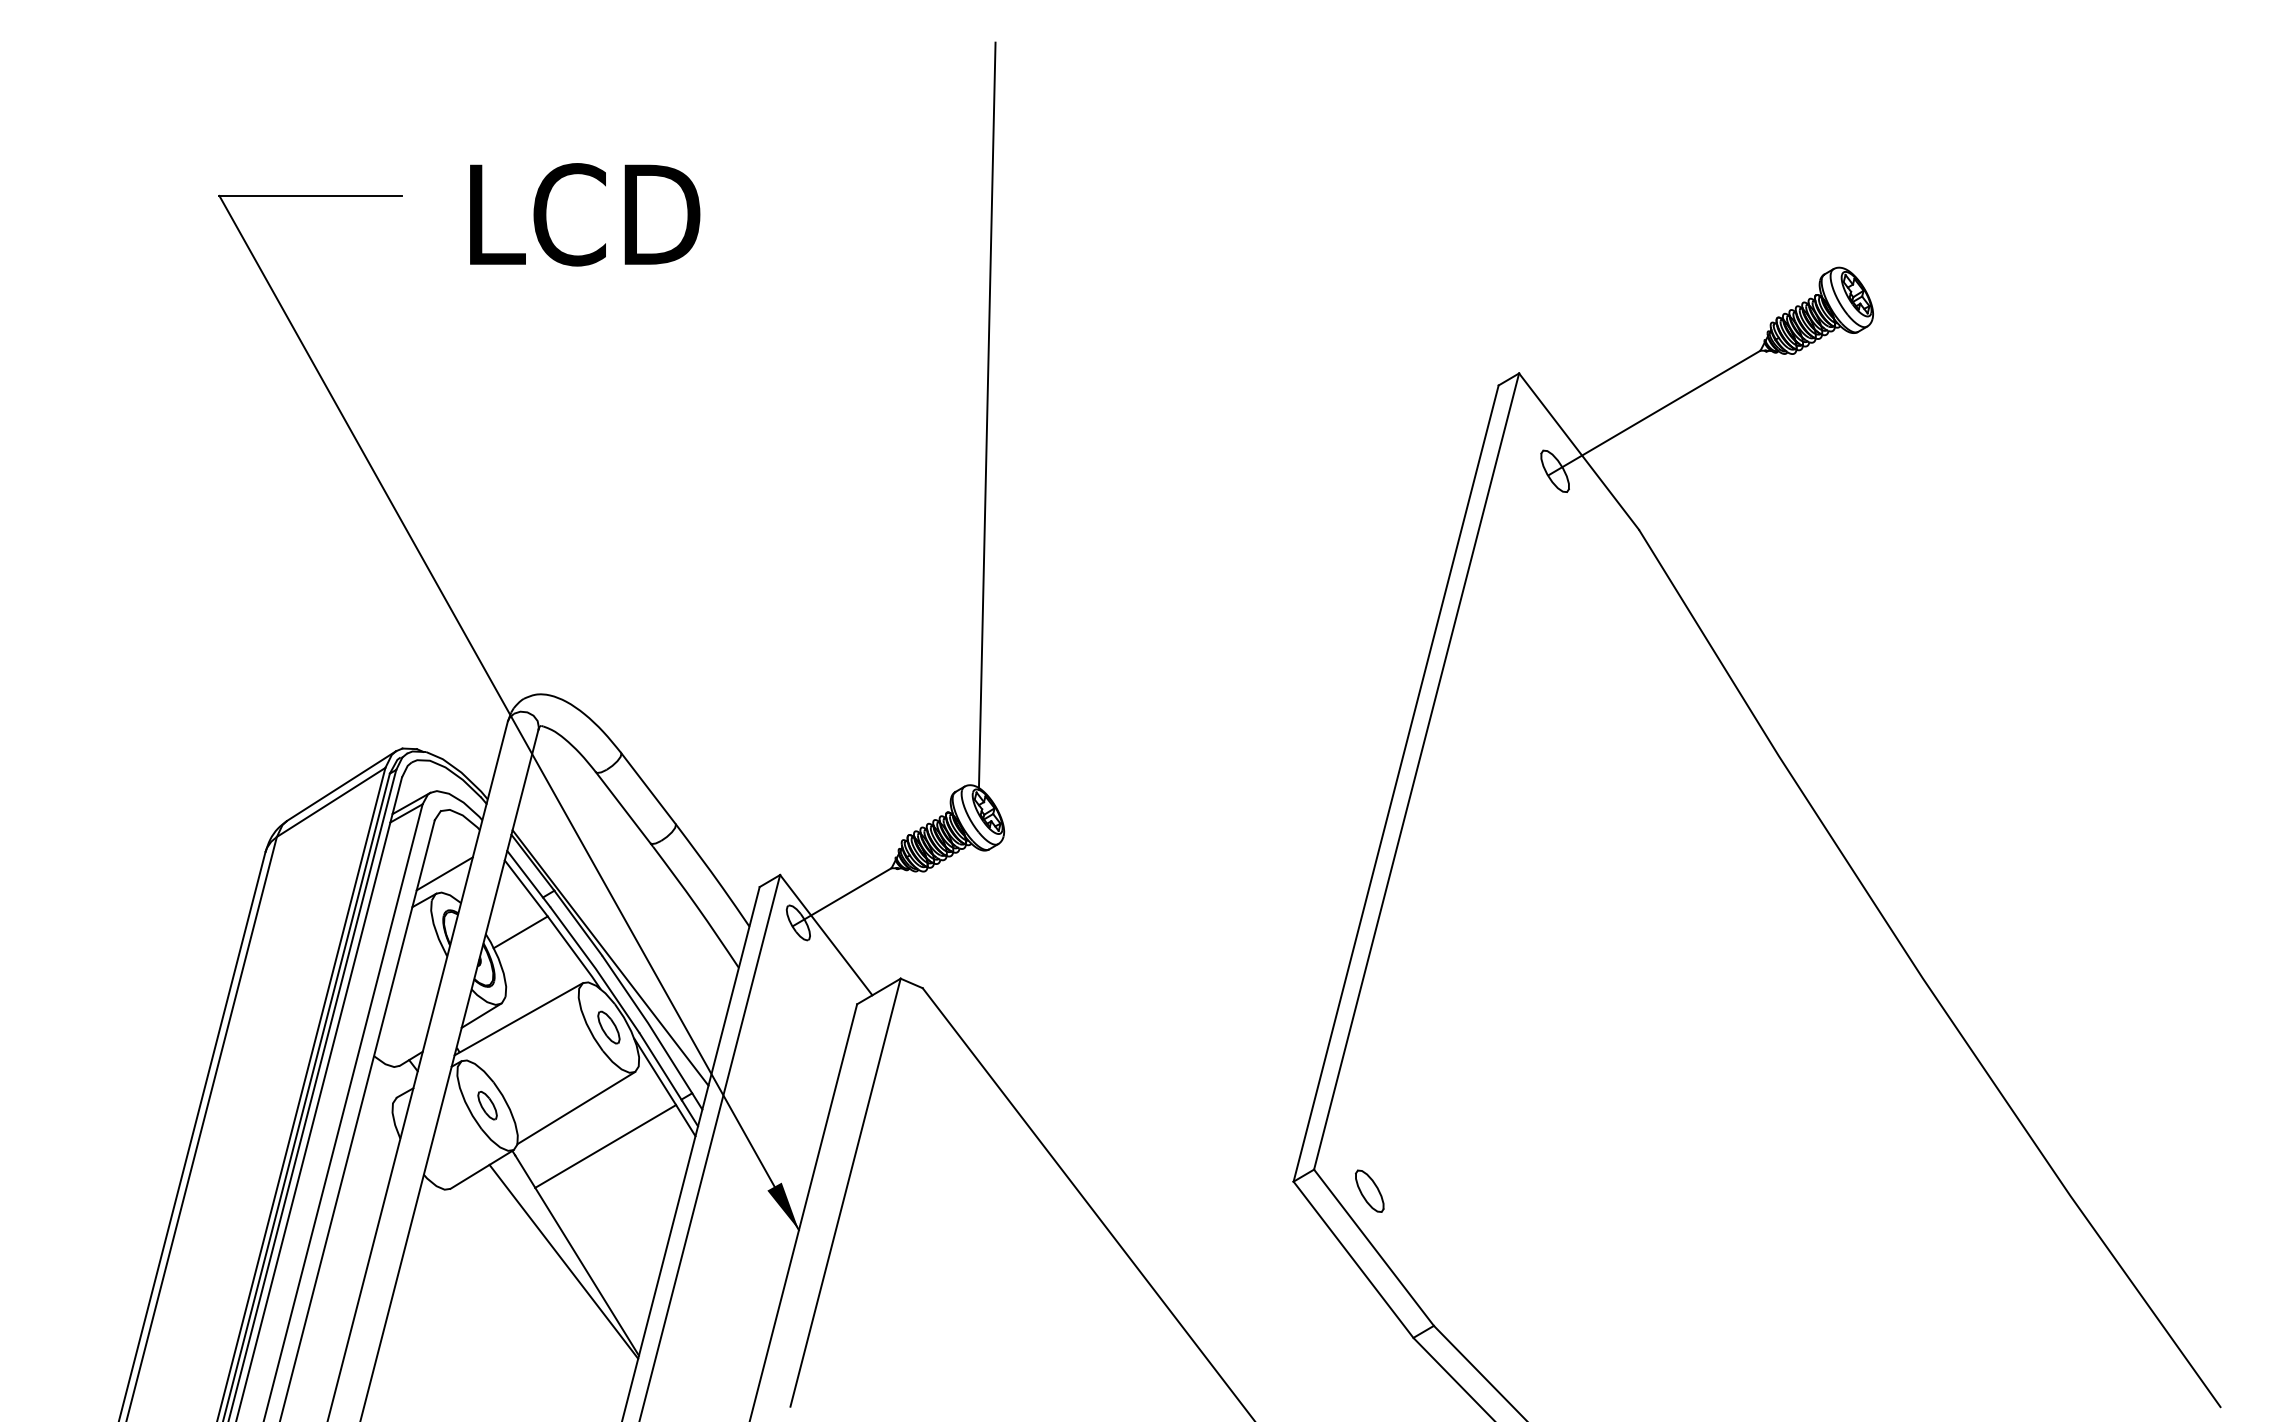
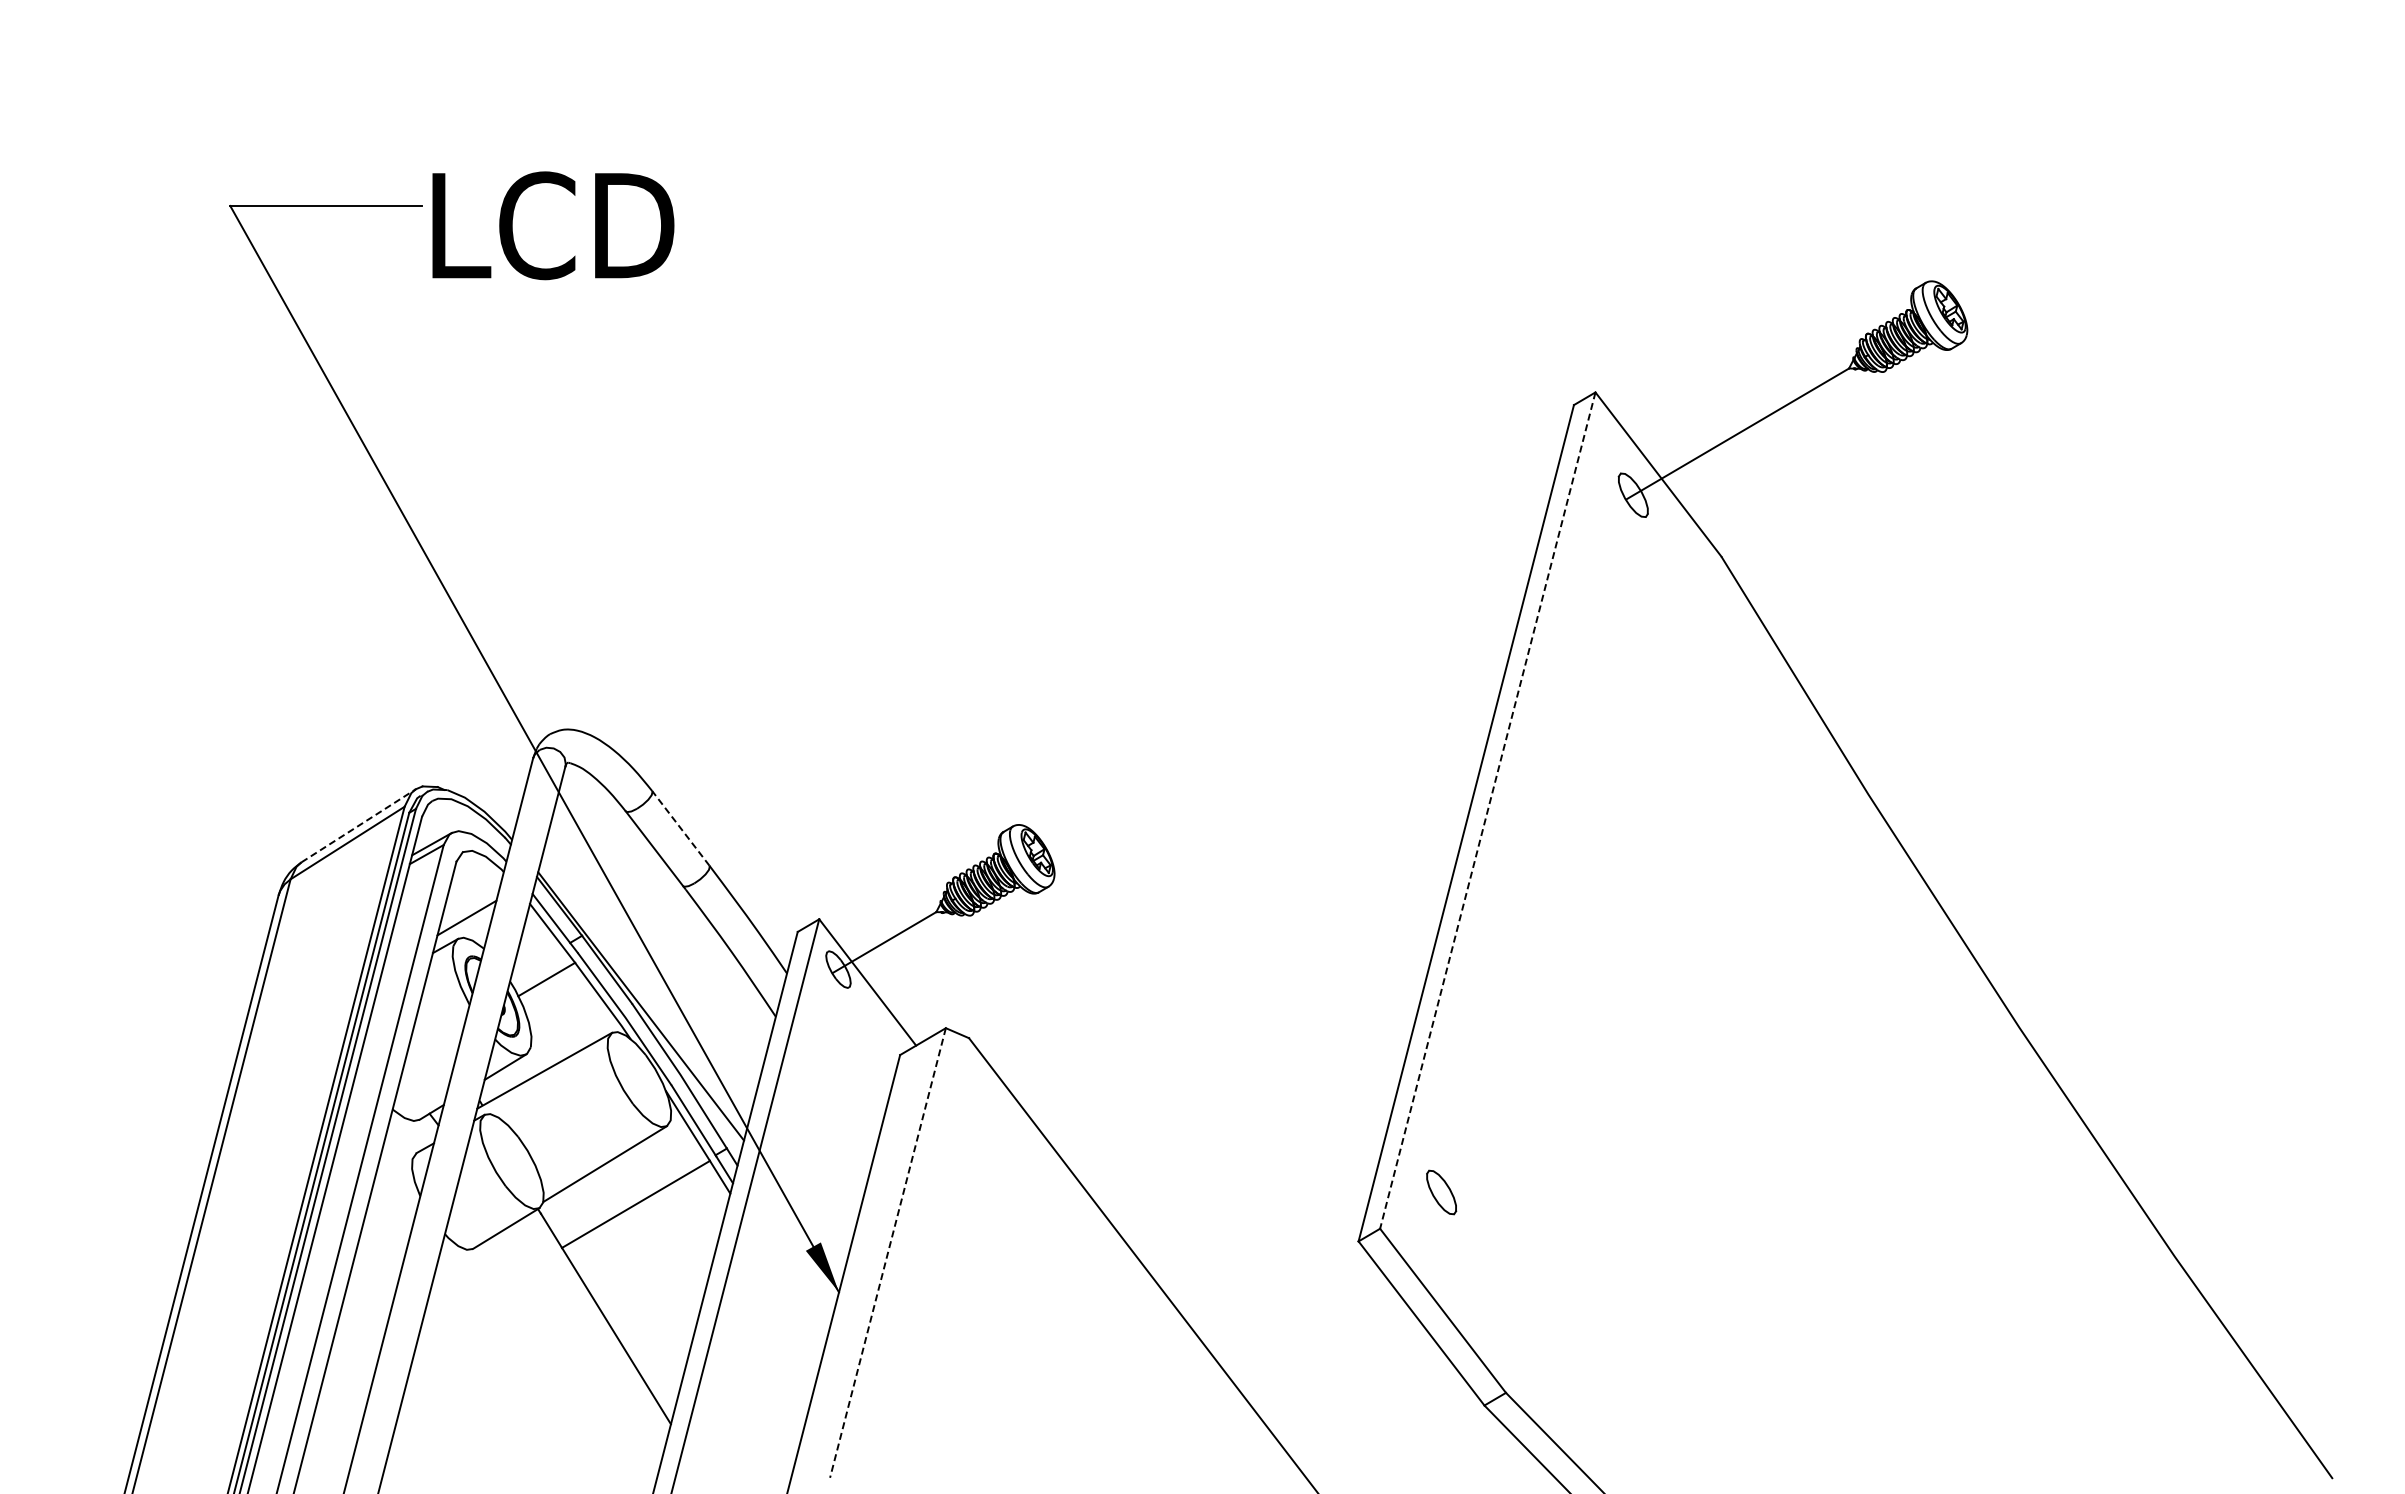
text: (585, 214) -> (553, 225), moved
line: (986, 415) -> (1036, 436), removed
line: (1416, 771) -> (1487, 810), solid -> dashed
line: (341, 785) -> (358, 825), solid -> dashed
line: (648, 788) -> (680, 828), solid -> dashed
part: (609, 1027) -> (639, 1079), removed
part: (487, 1105) -> (511, 1161), removed
part: (1369, 1191) -> (1441, 1192), moved
line: (845, 1193) -> (887, 1253), solid -> dashed
line: (564, 1261) -> (592, 1325), removed

